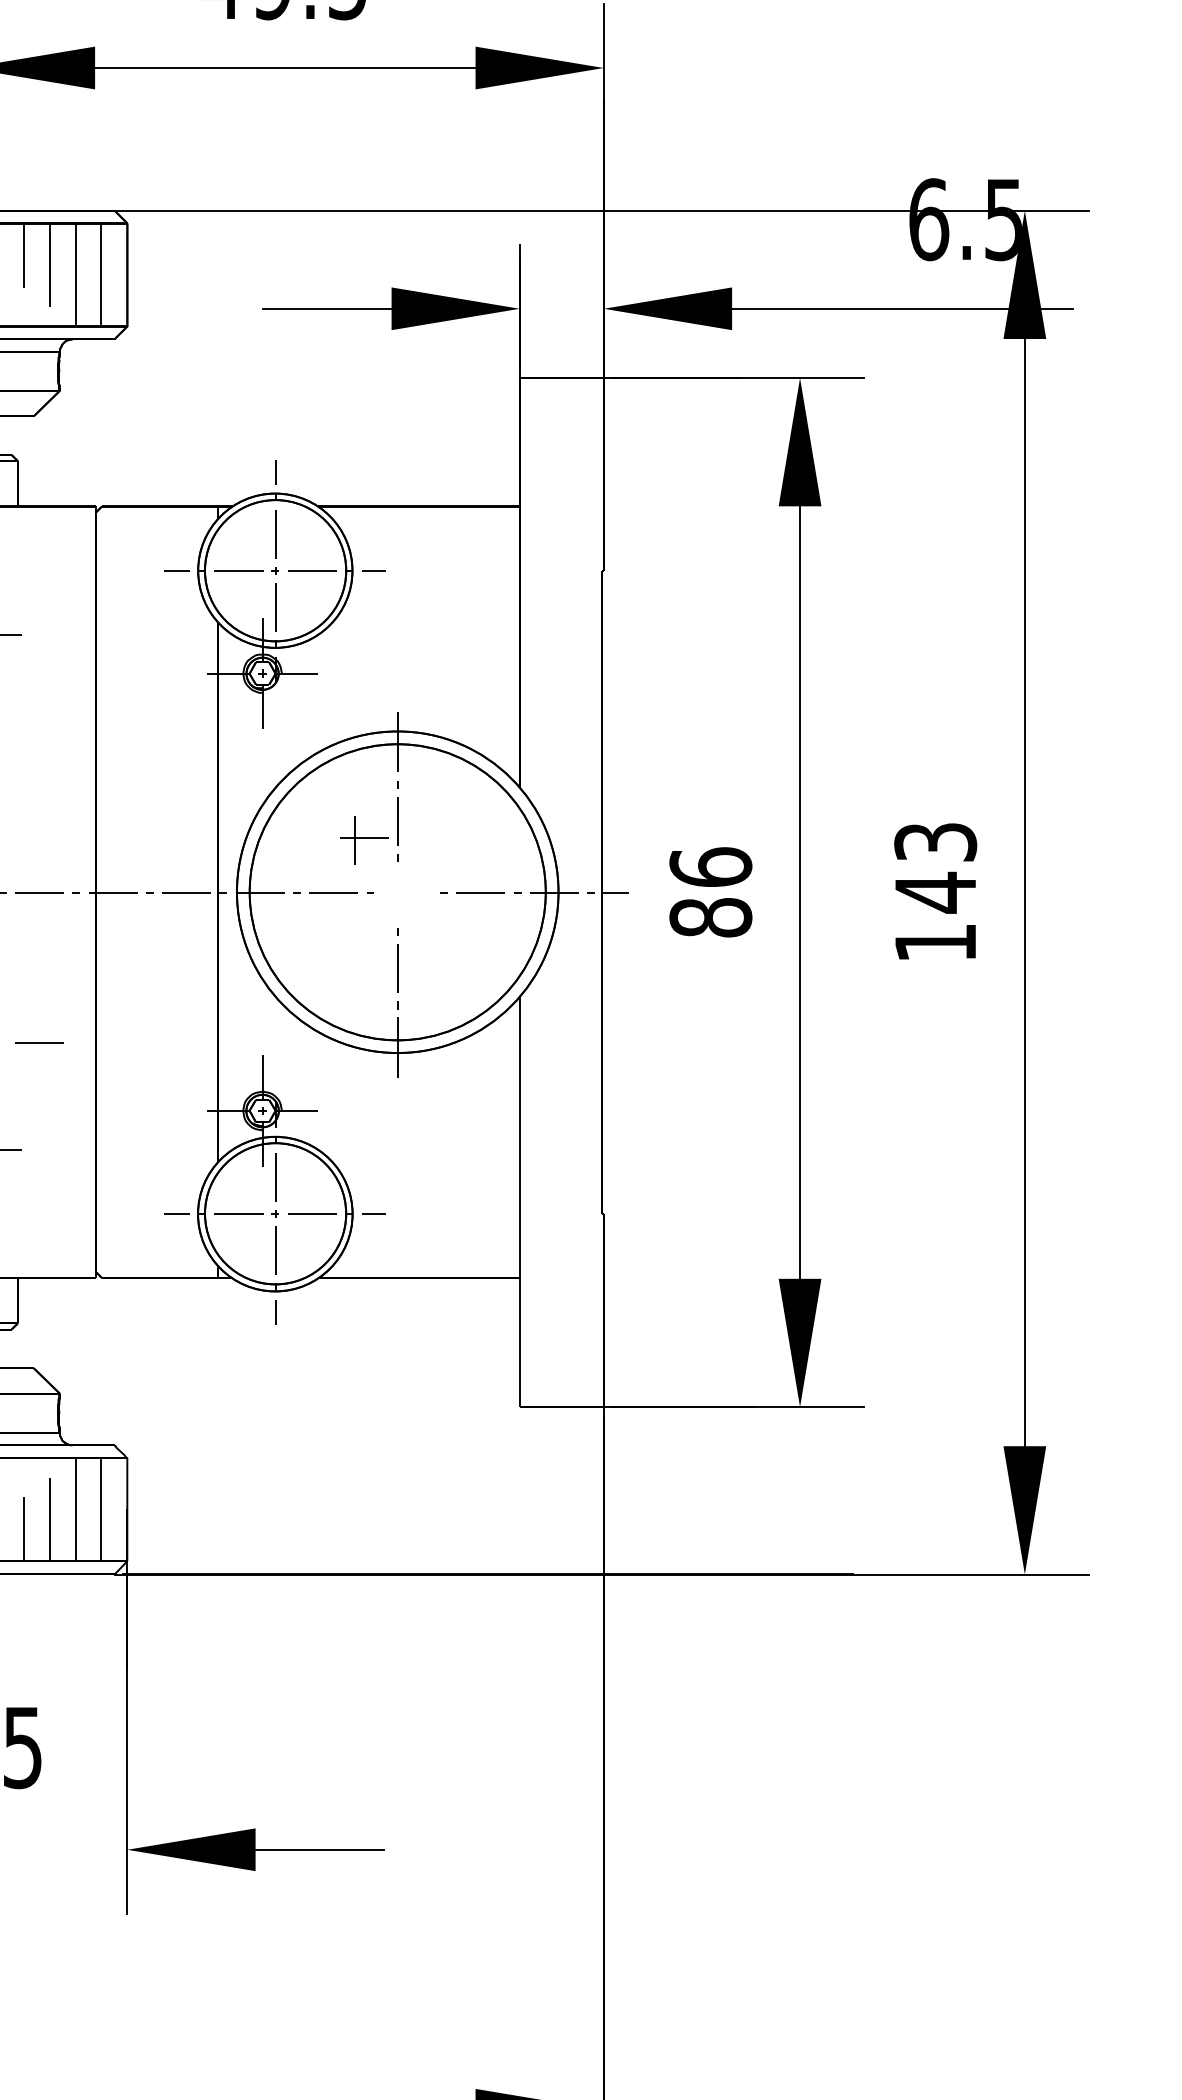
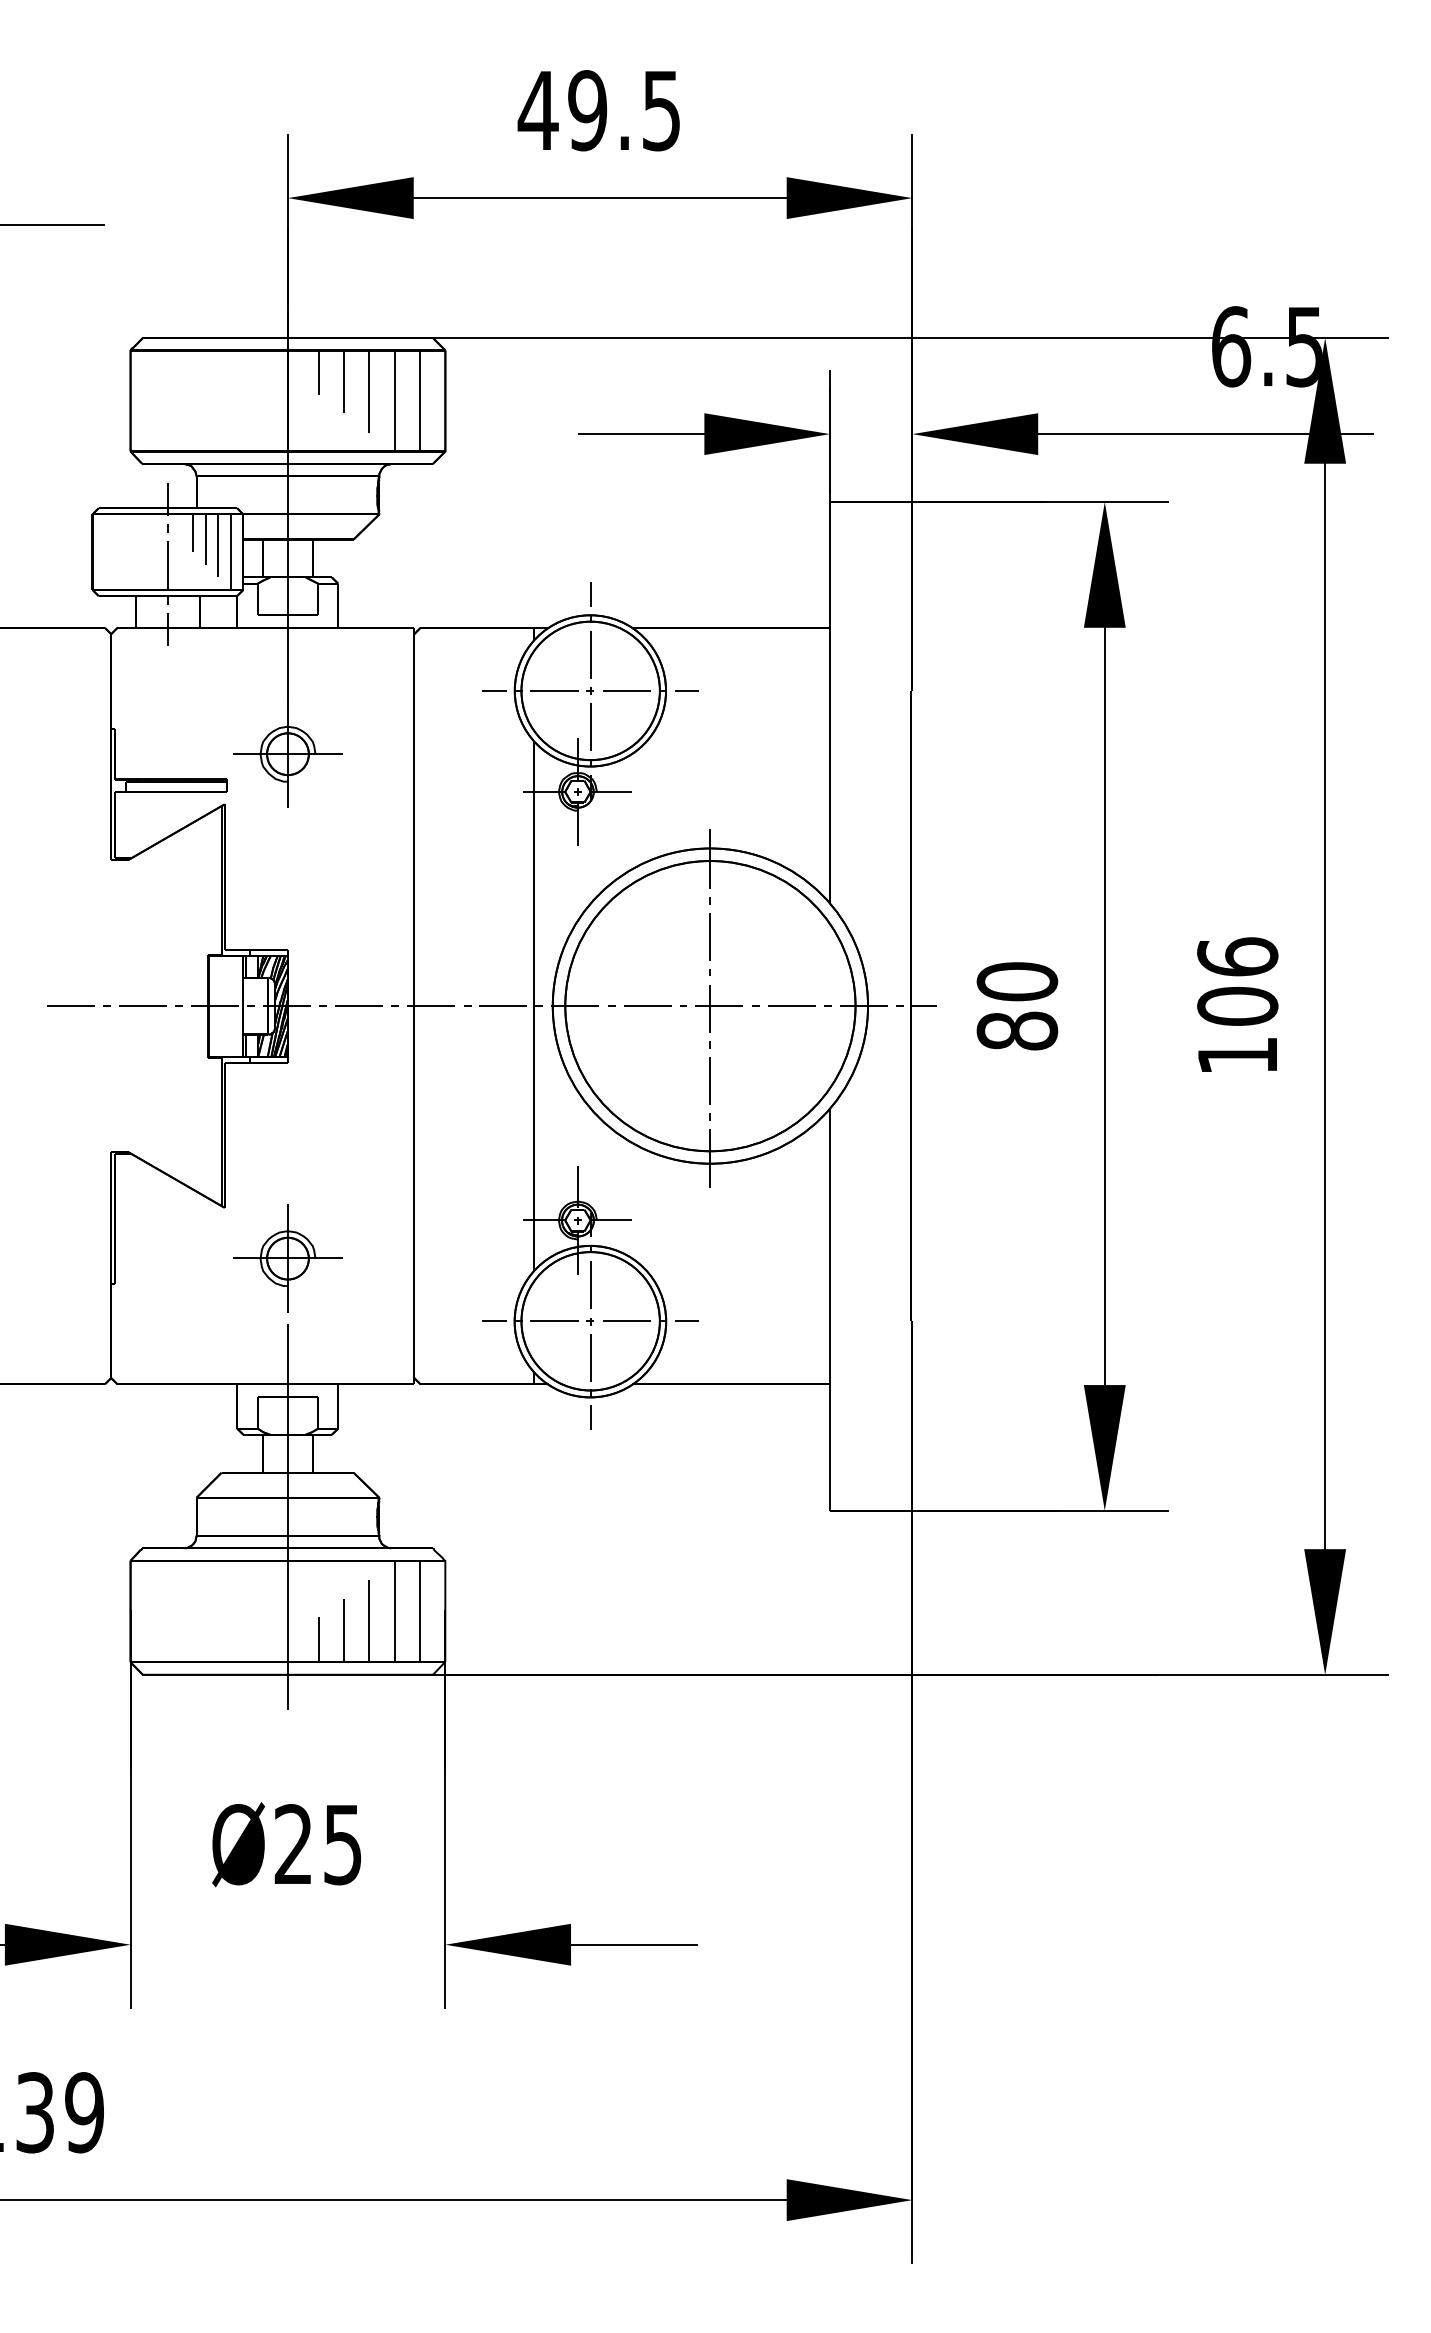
part: (363, 840) -> (718, 1008), moved
text: (710, 867) -> (1017, 981), 86 -> 80
text: (935, 868) -> (1237, 982), 143 -> 106
line: (38, 1041) -> (358, 1152), removed

